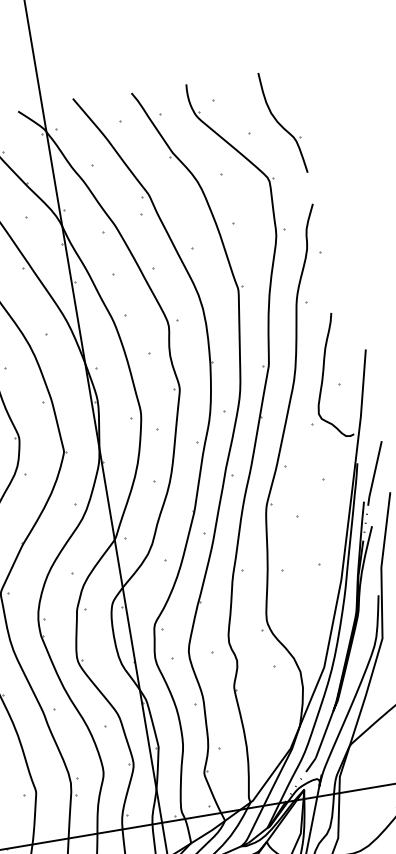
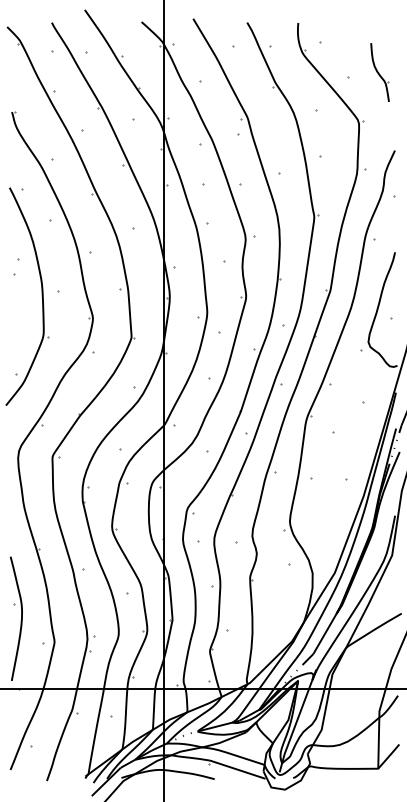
part: (282, 122) -> (379, 72), size x0.6

